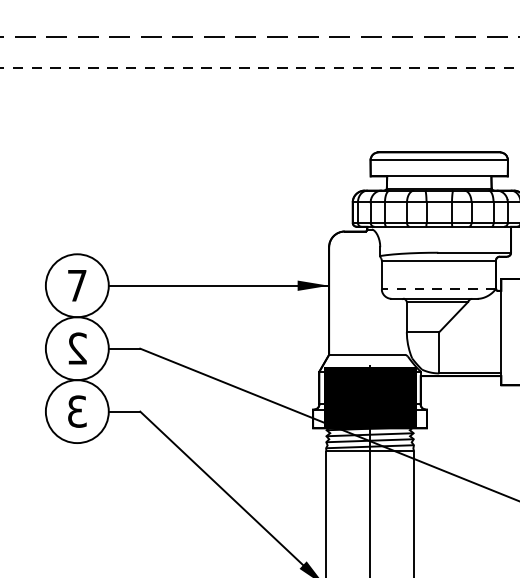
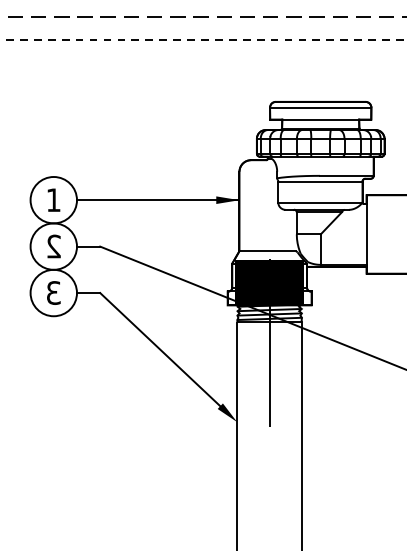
text: (76, 284) -> (53, 199), 7 -> 1
line: (438, 288) -> (320, 202), dashed -> solid

